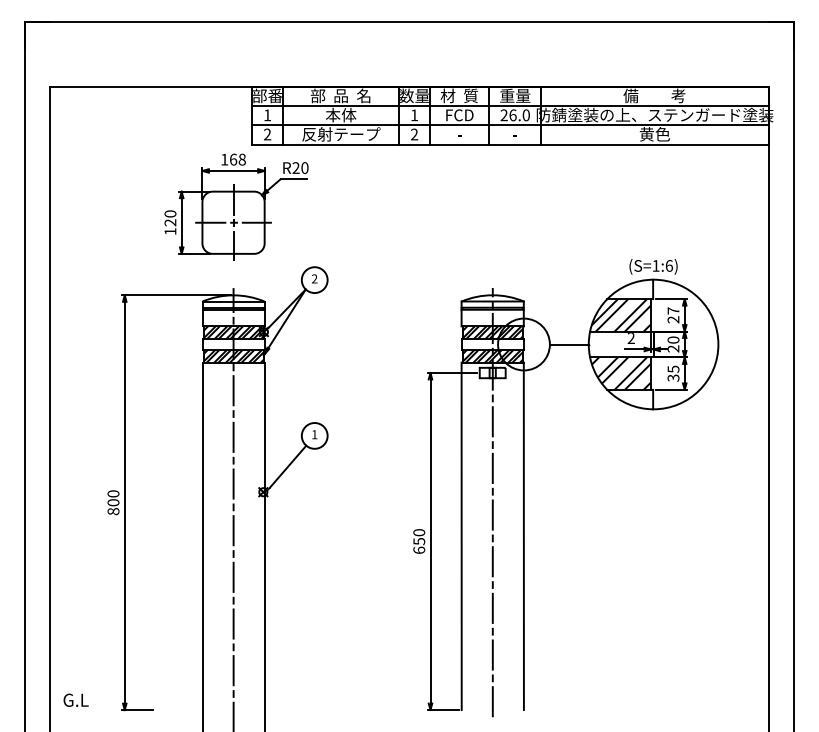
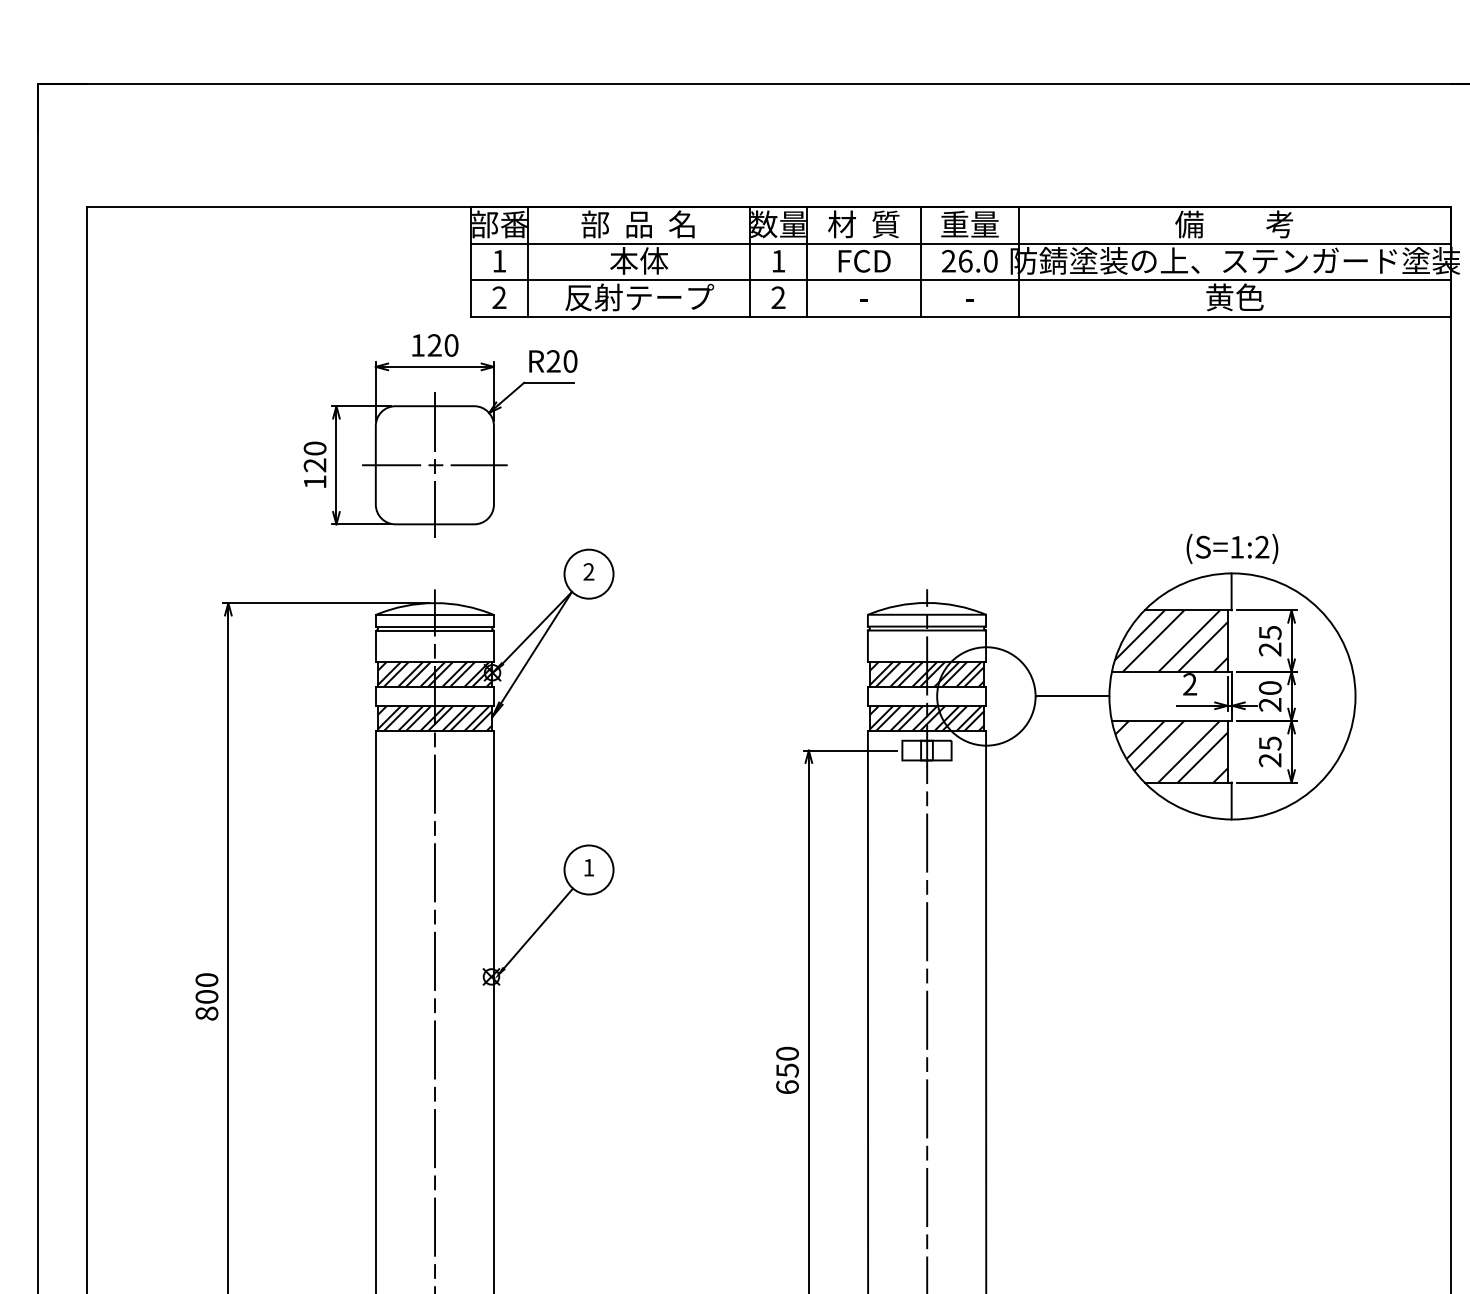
text: (237, 159) -> (442, 345), 168 -> 120
text: (669, 265) -> (1262, 546), (S=1:6) -> (S=1:2)
text: (673, 310) -> (1270, 631), 27 -> 25
text: (673, 377) -> (1270, 759), 35 -> 25

